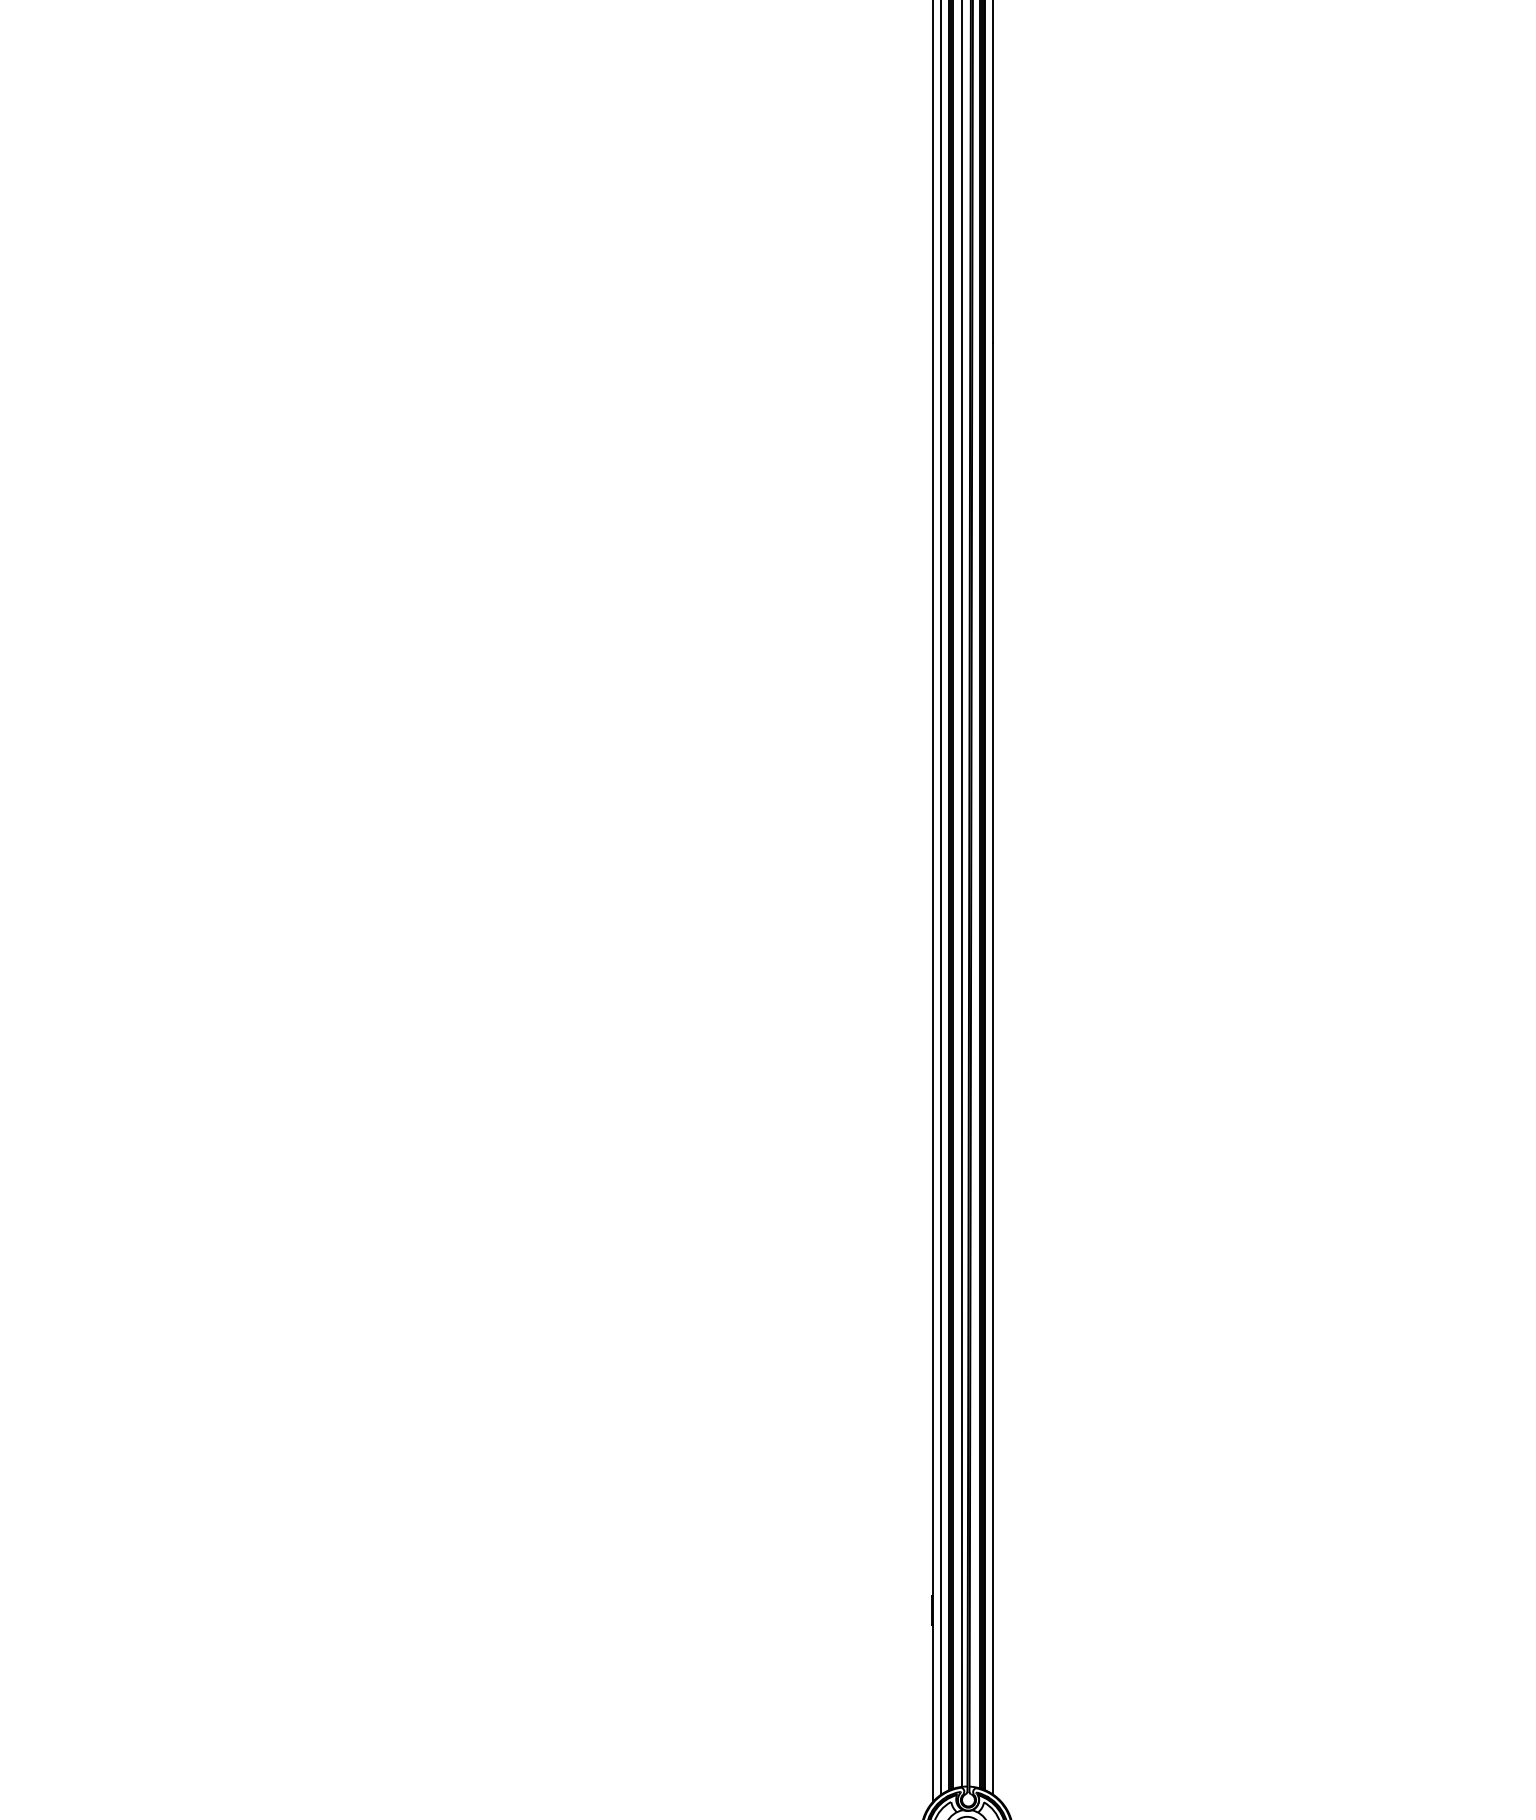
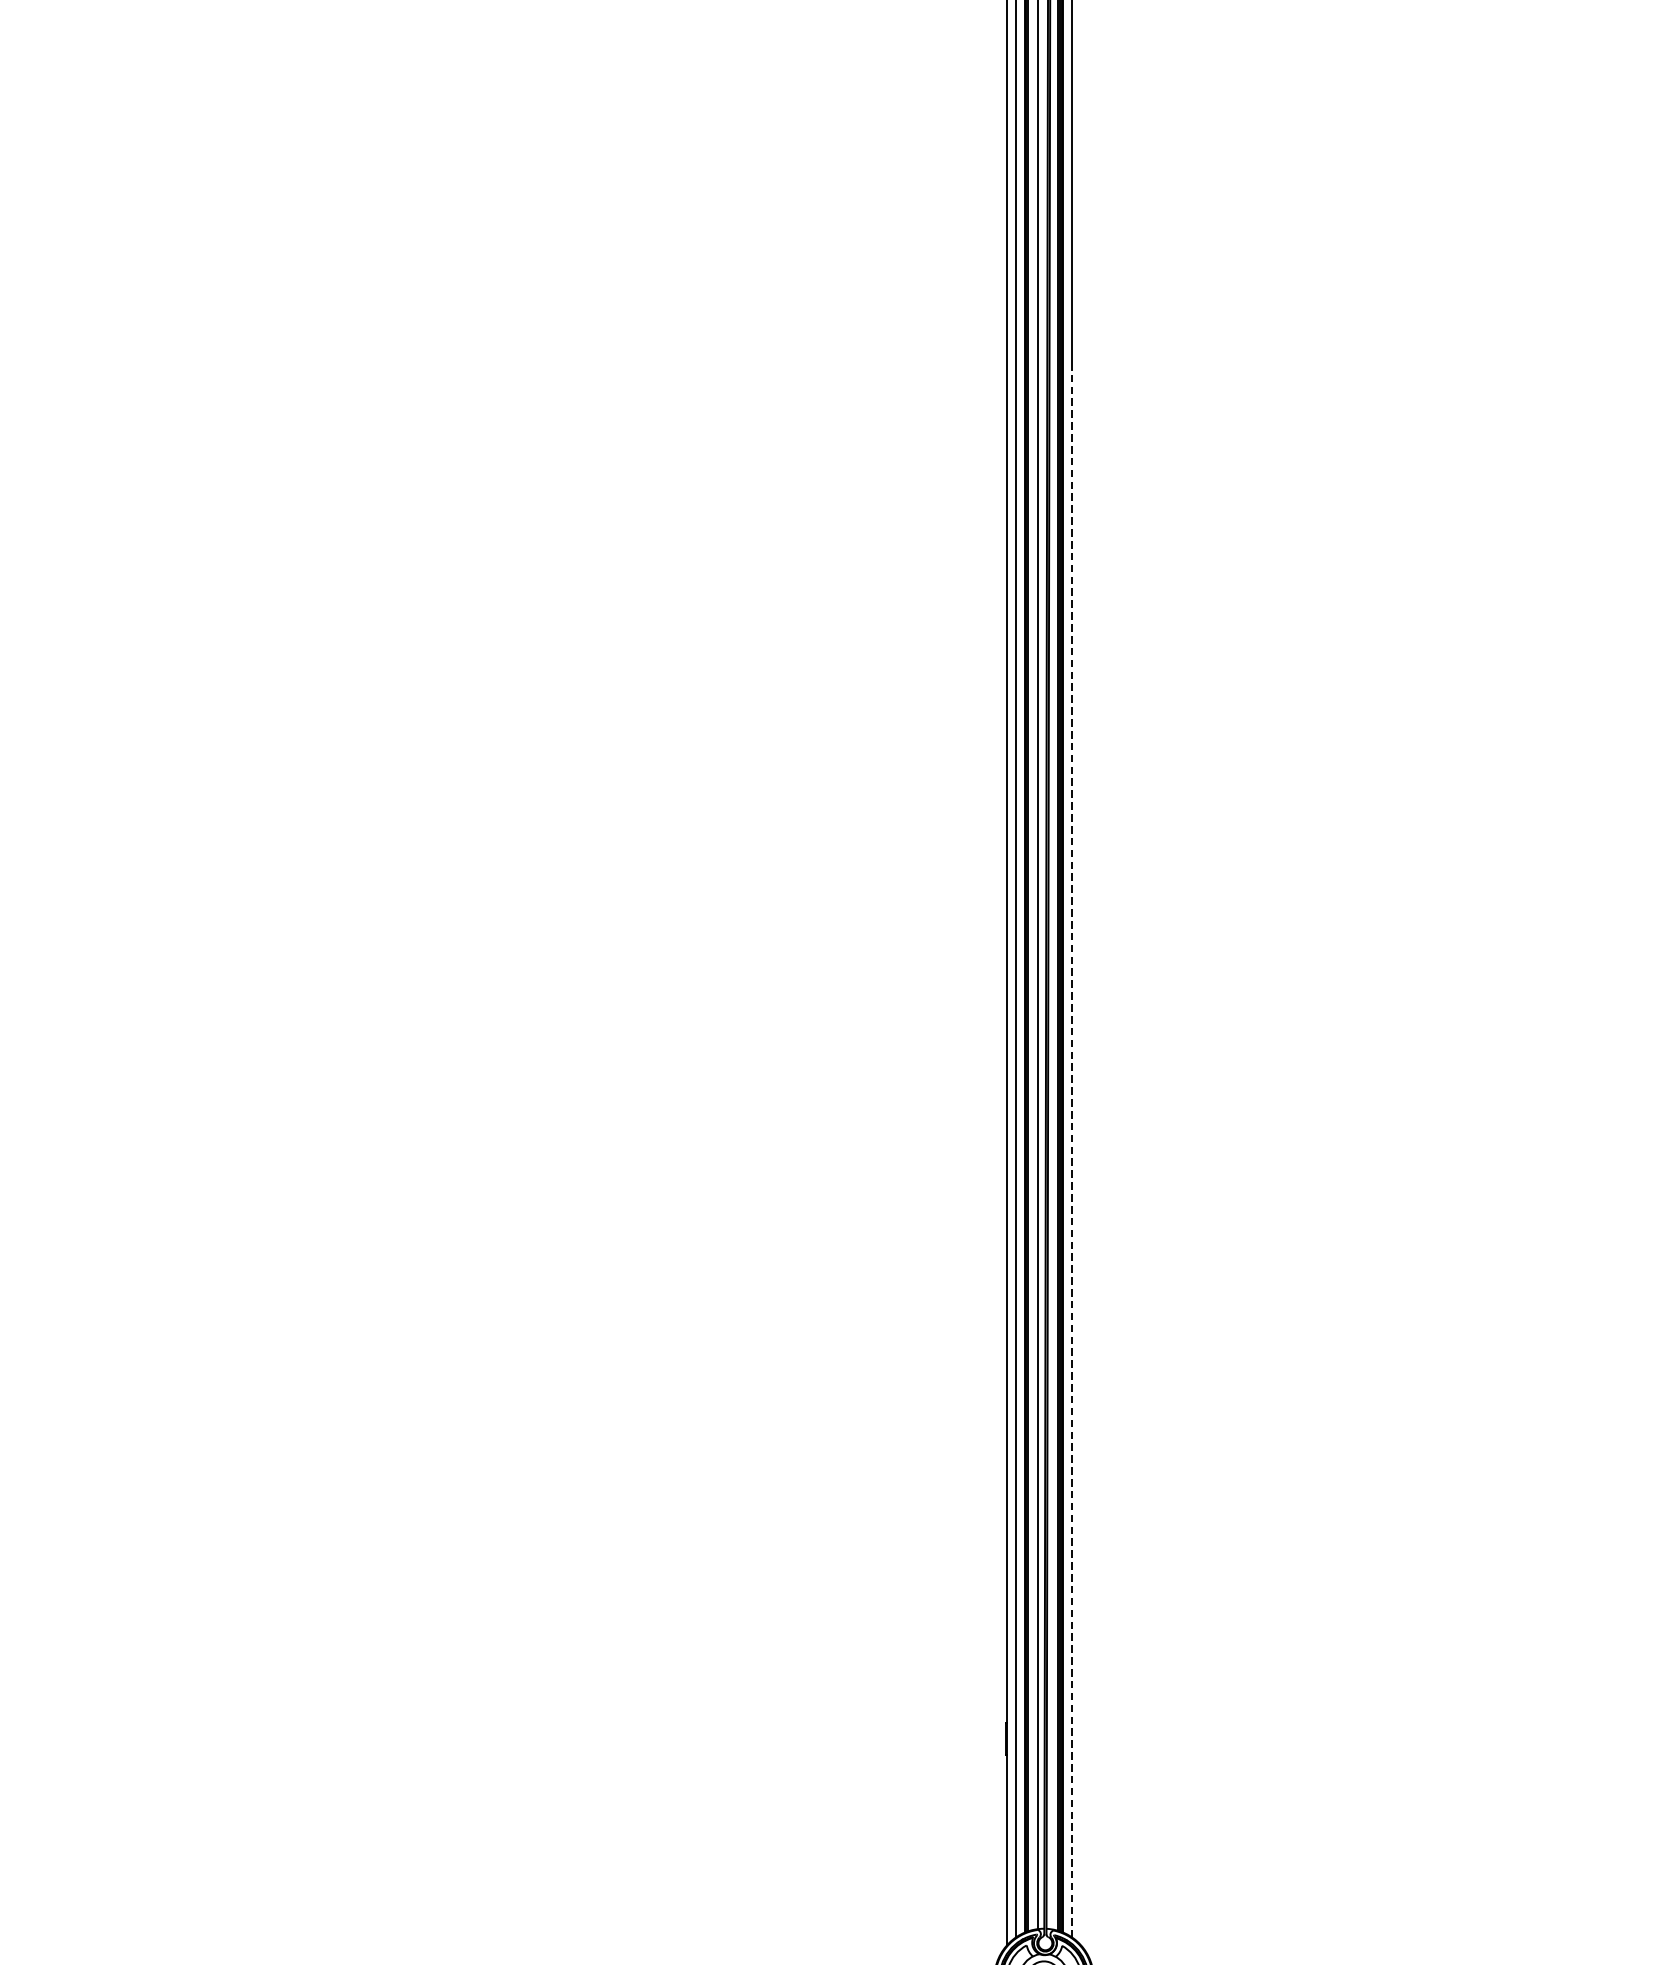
line: (993, 1068) -> (1072, 1153), solid -> dashed

